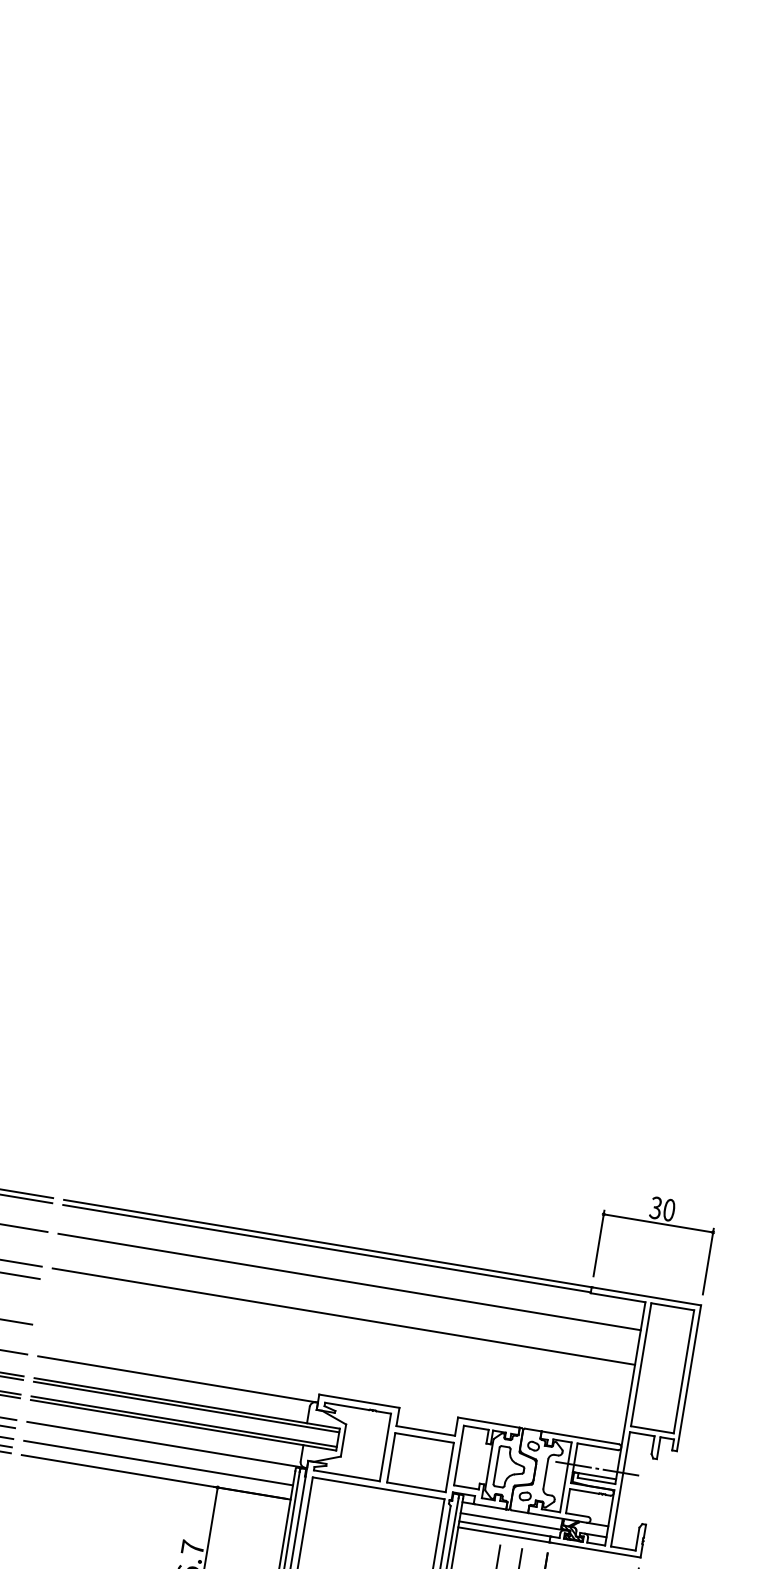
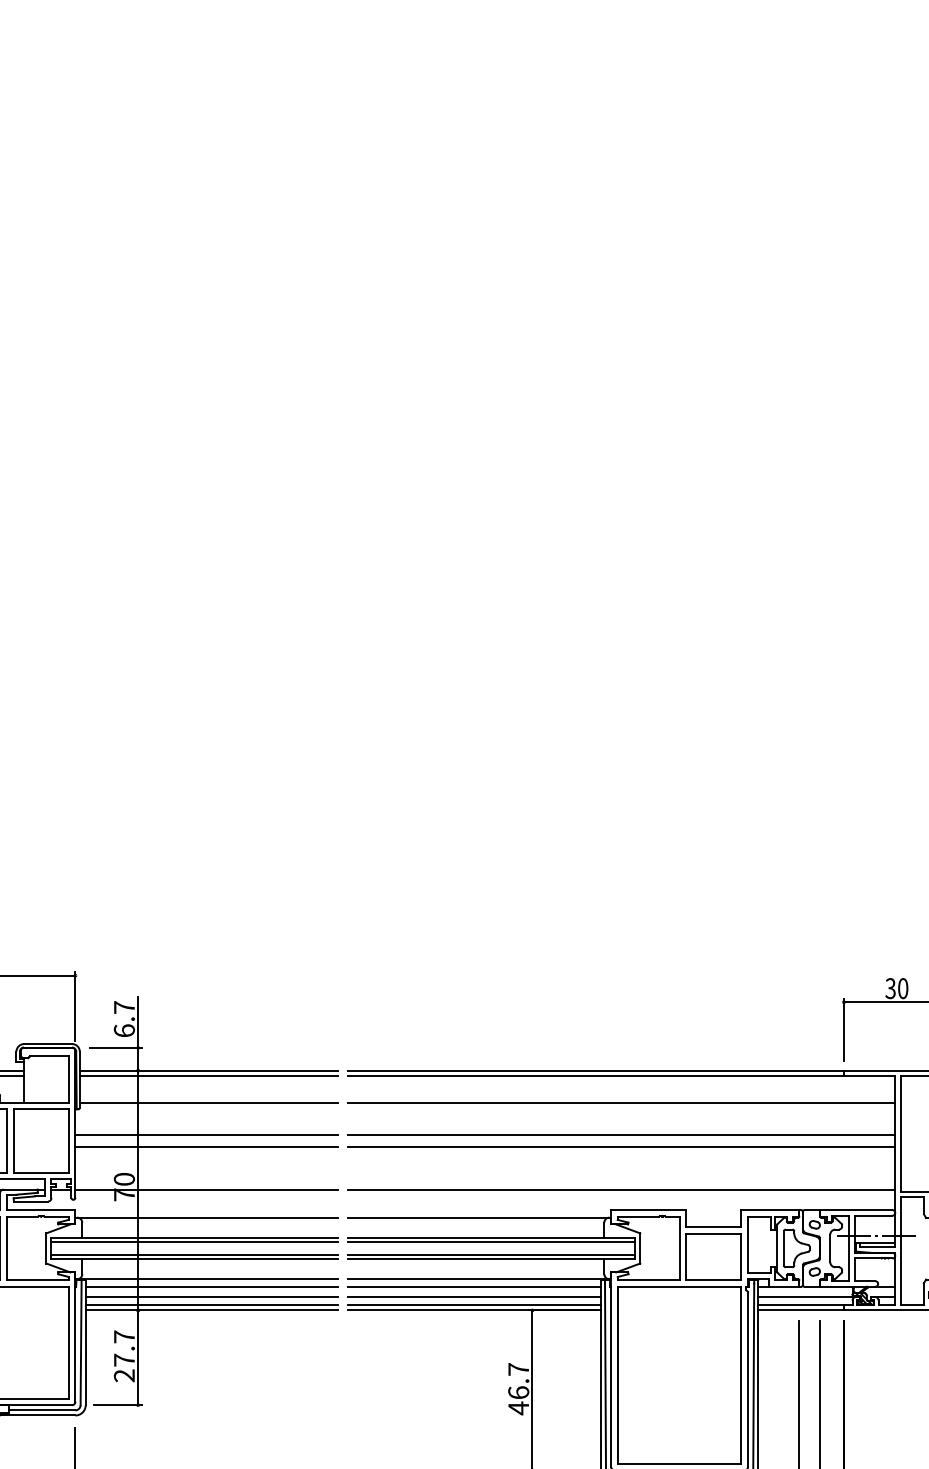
line: (341, 1328) -> (621, 1146), added
line: (333, 1374) -> (621, 1189), added
line: (160, 1451) -> (474, 1286), added
line: (157, 1471) -> (474, 1304), added

